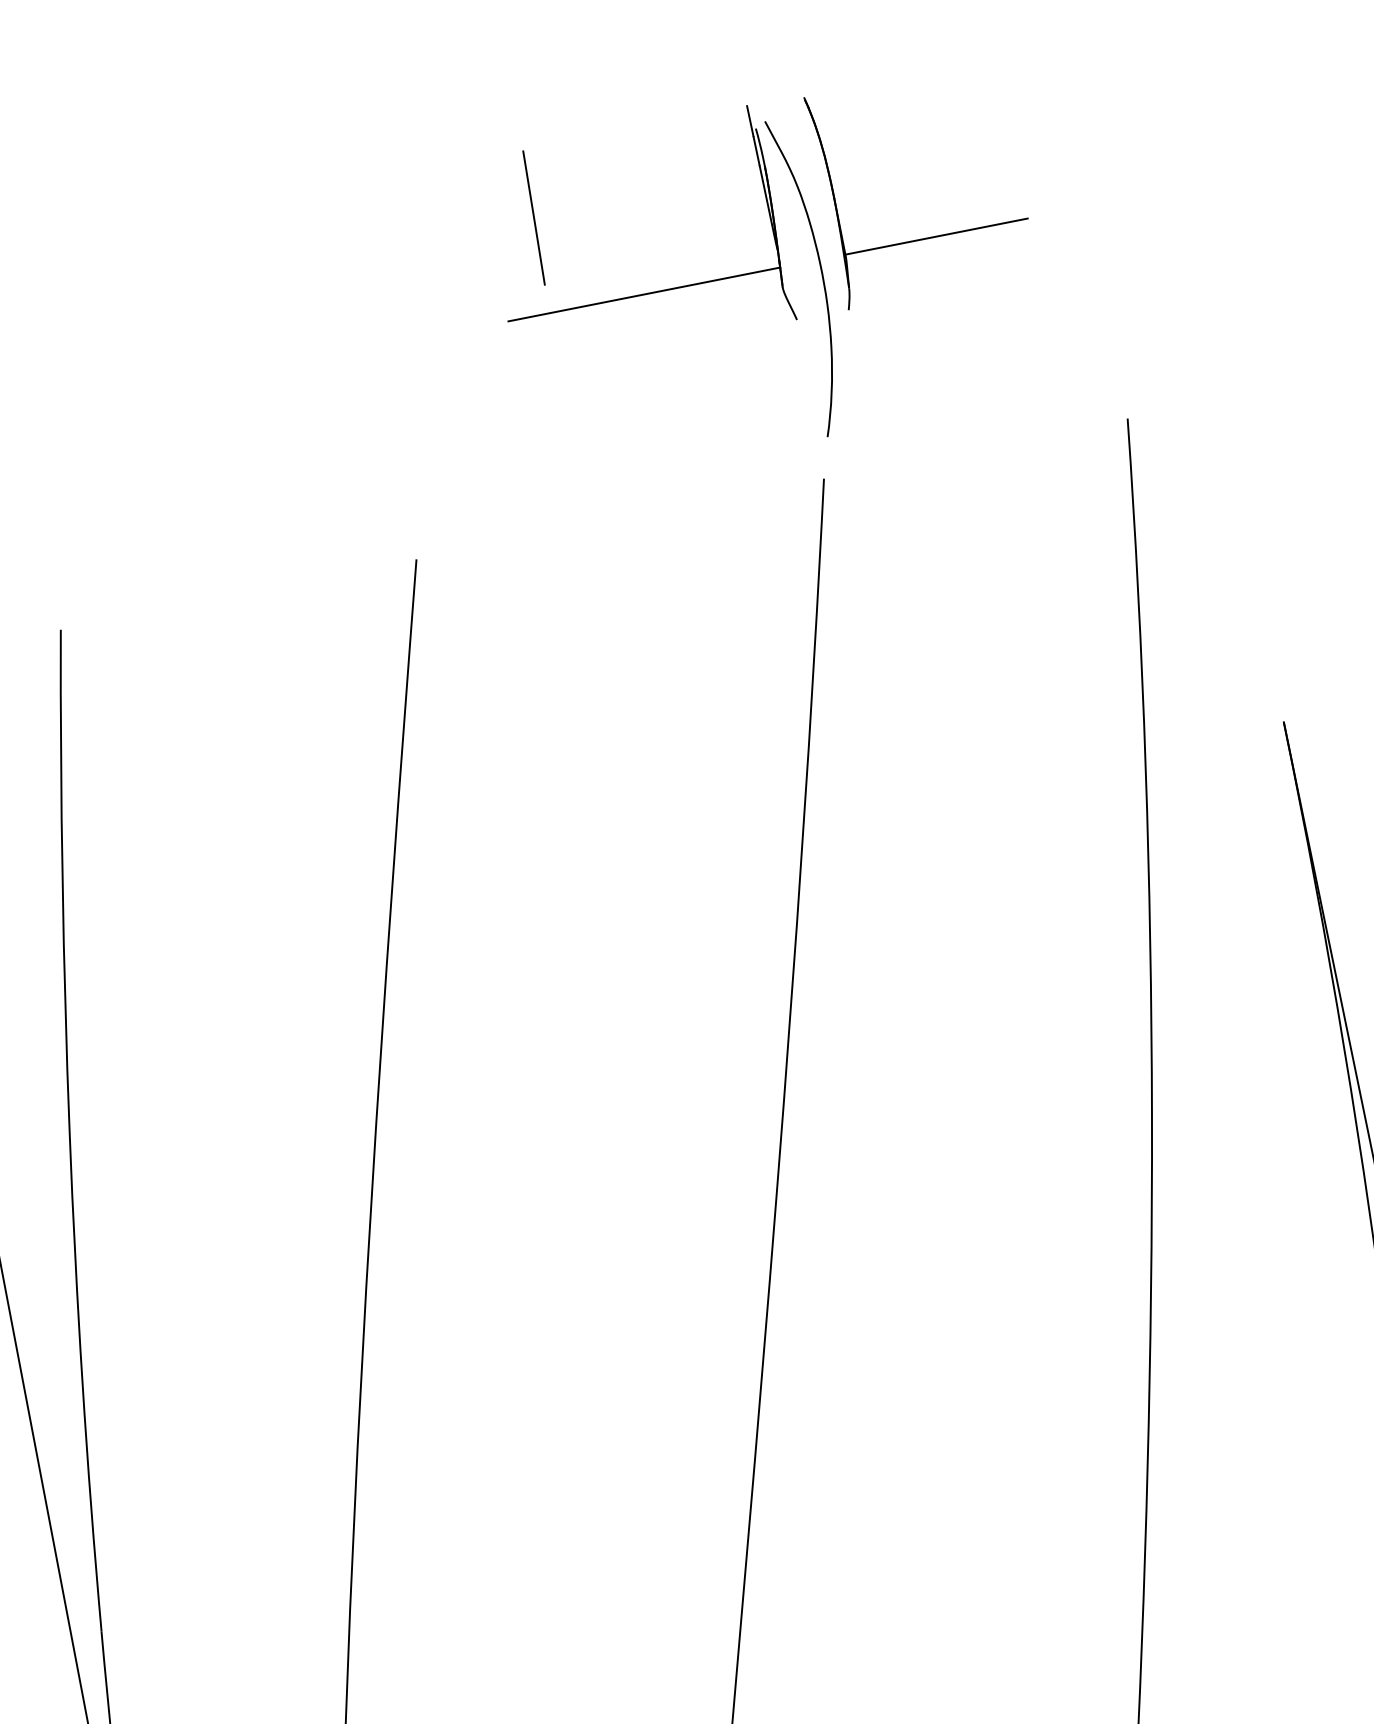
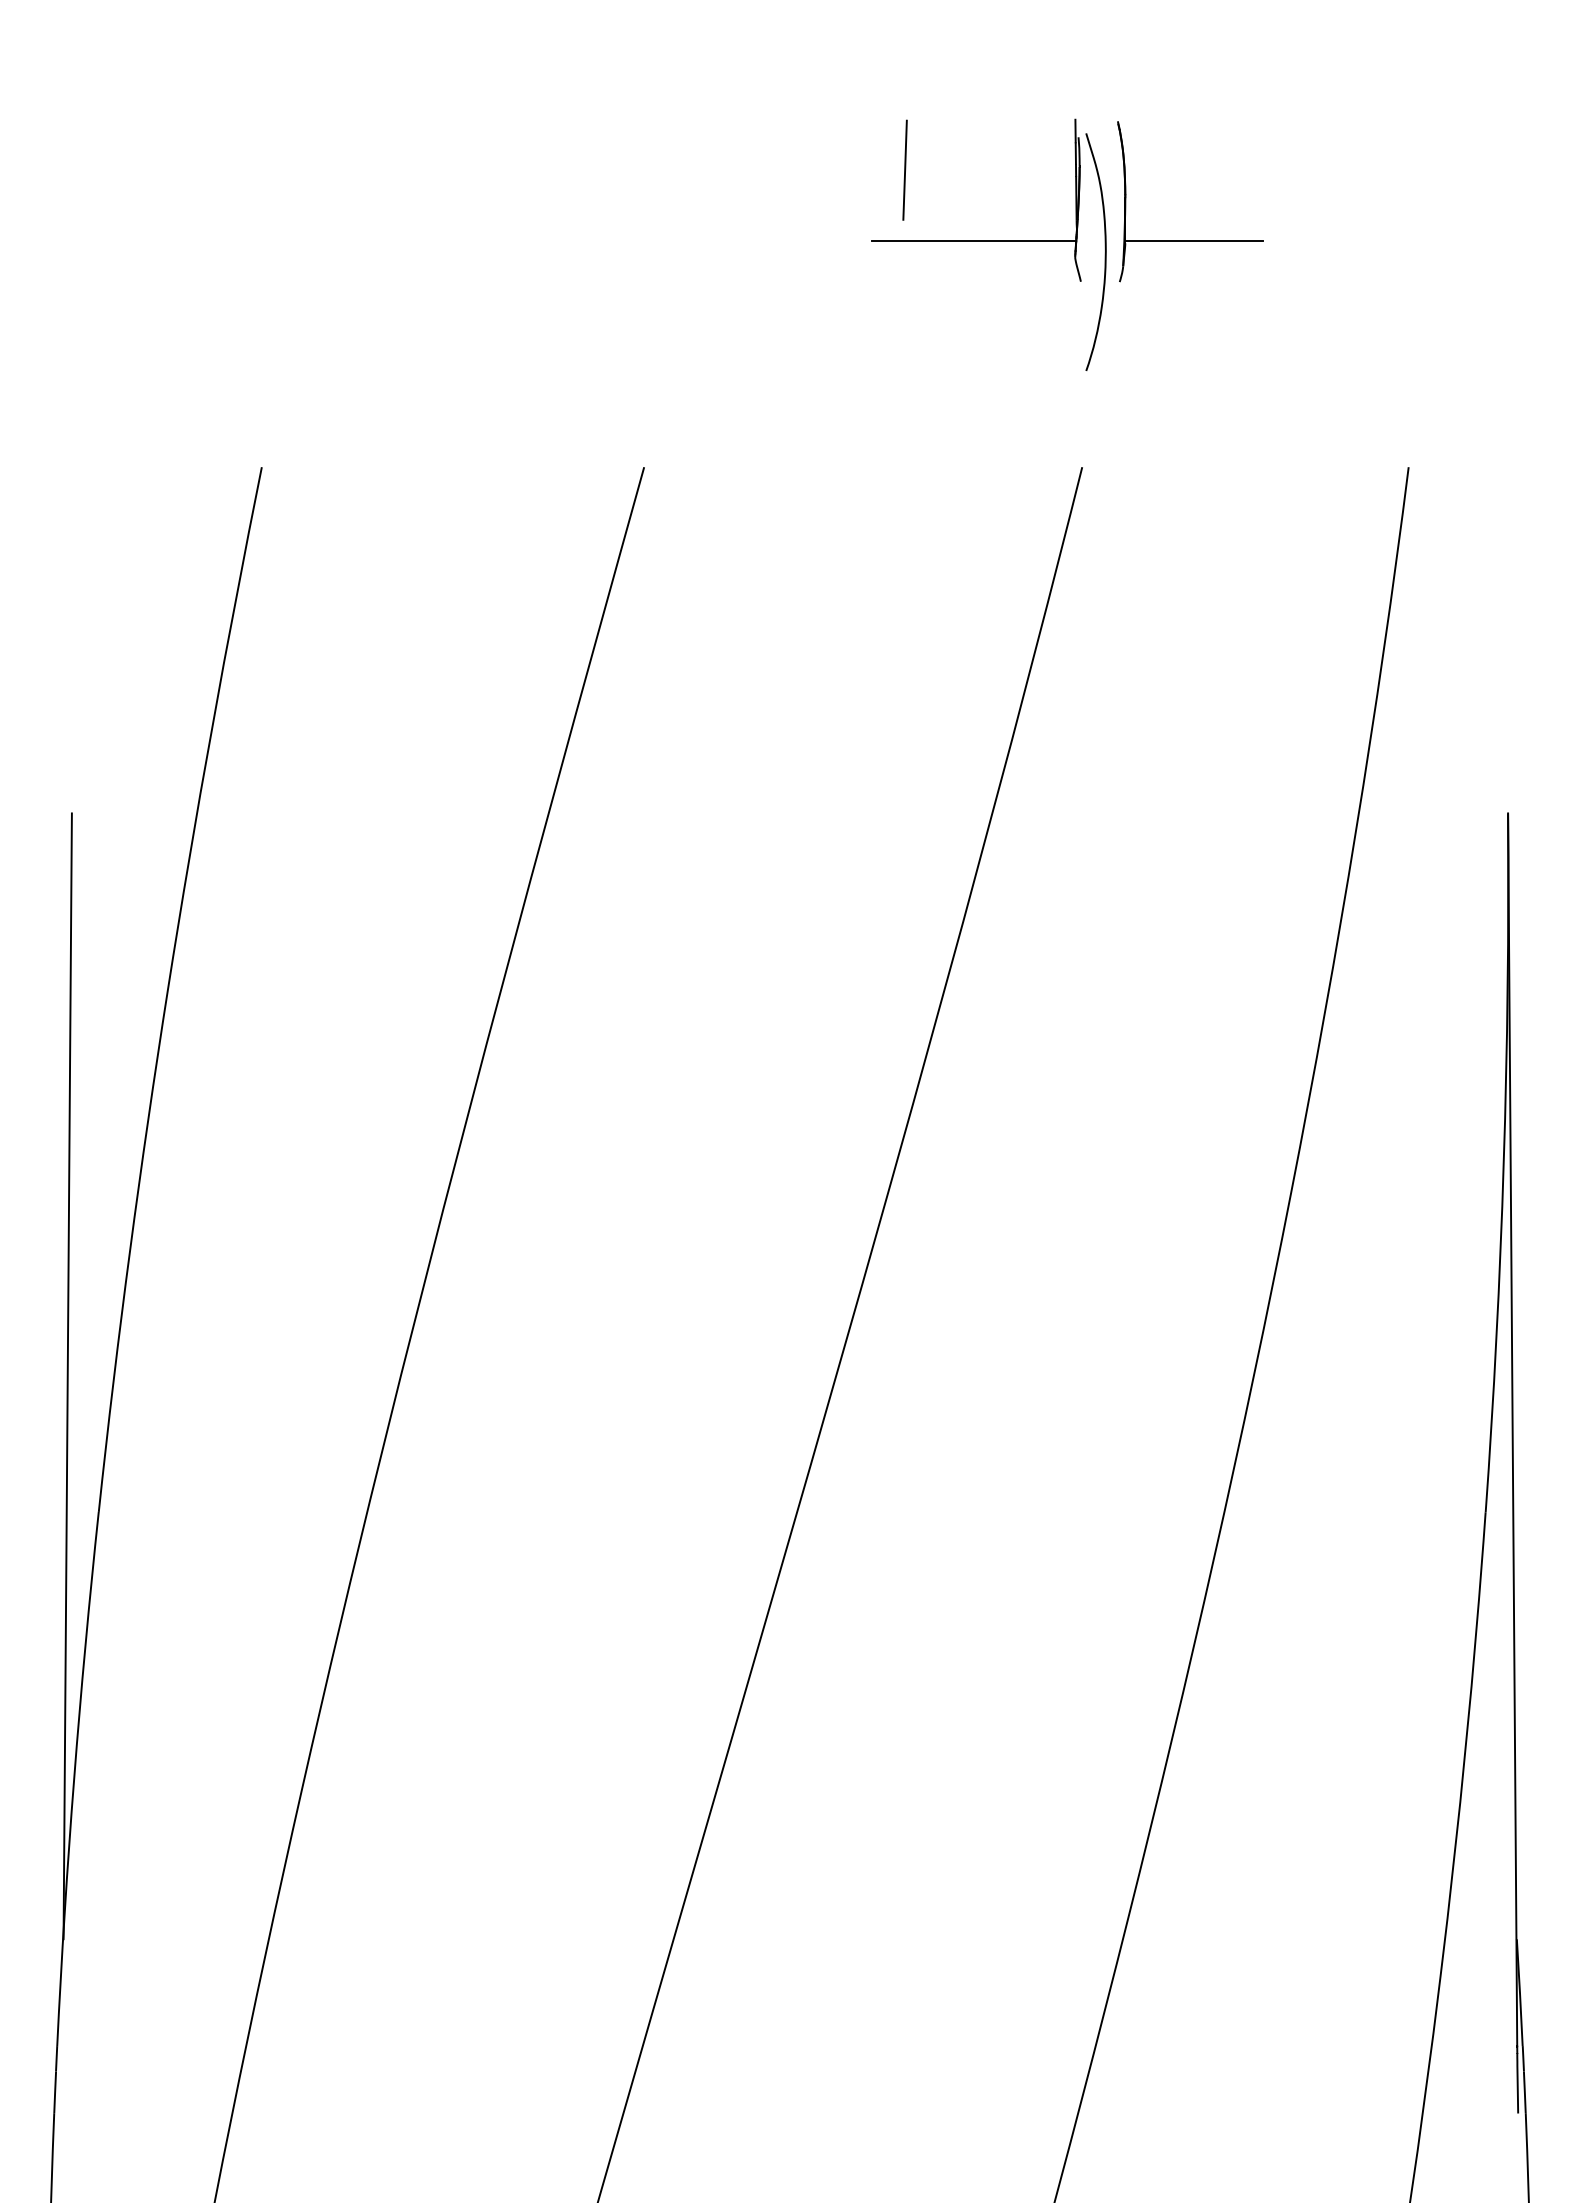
part: (768, 274) -> (1066, 244), size x0.7

